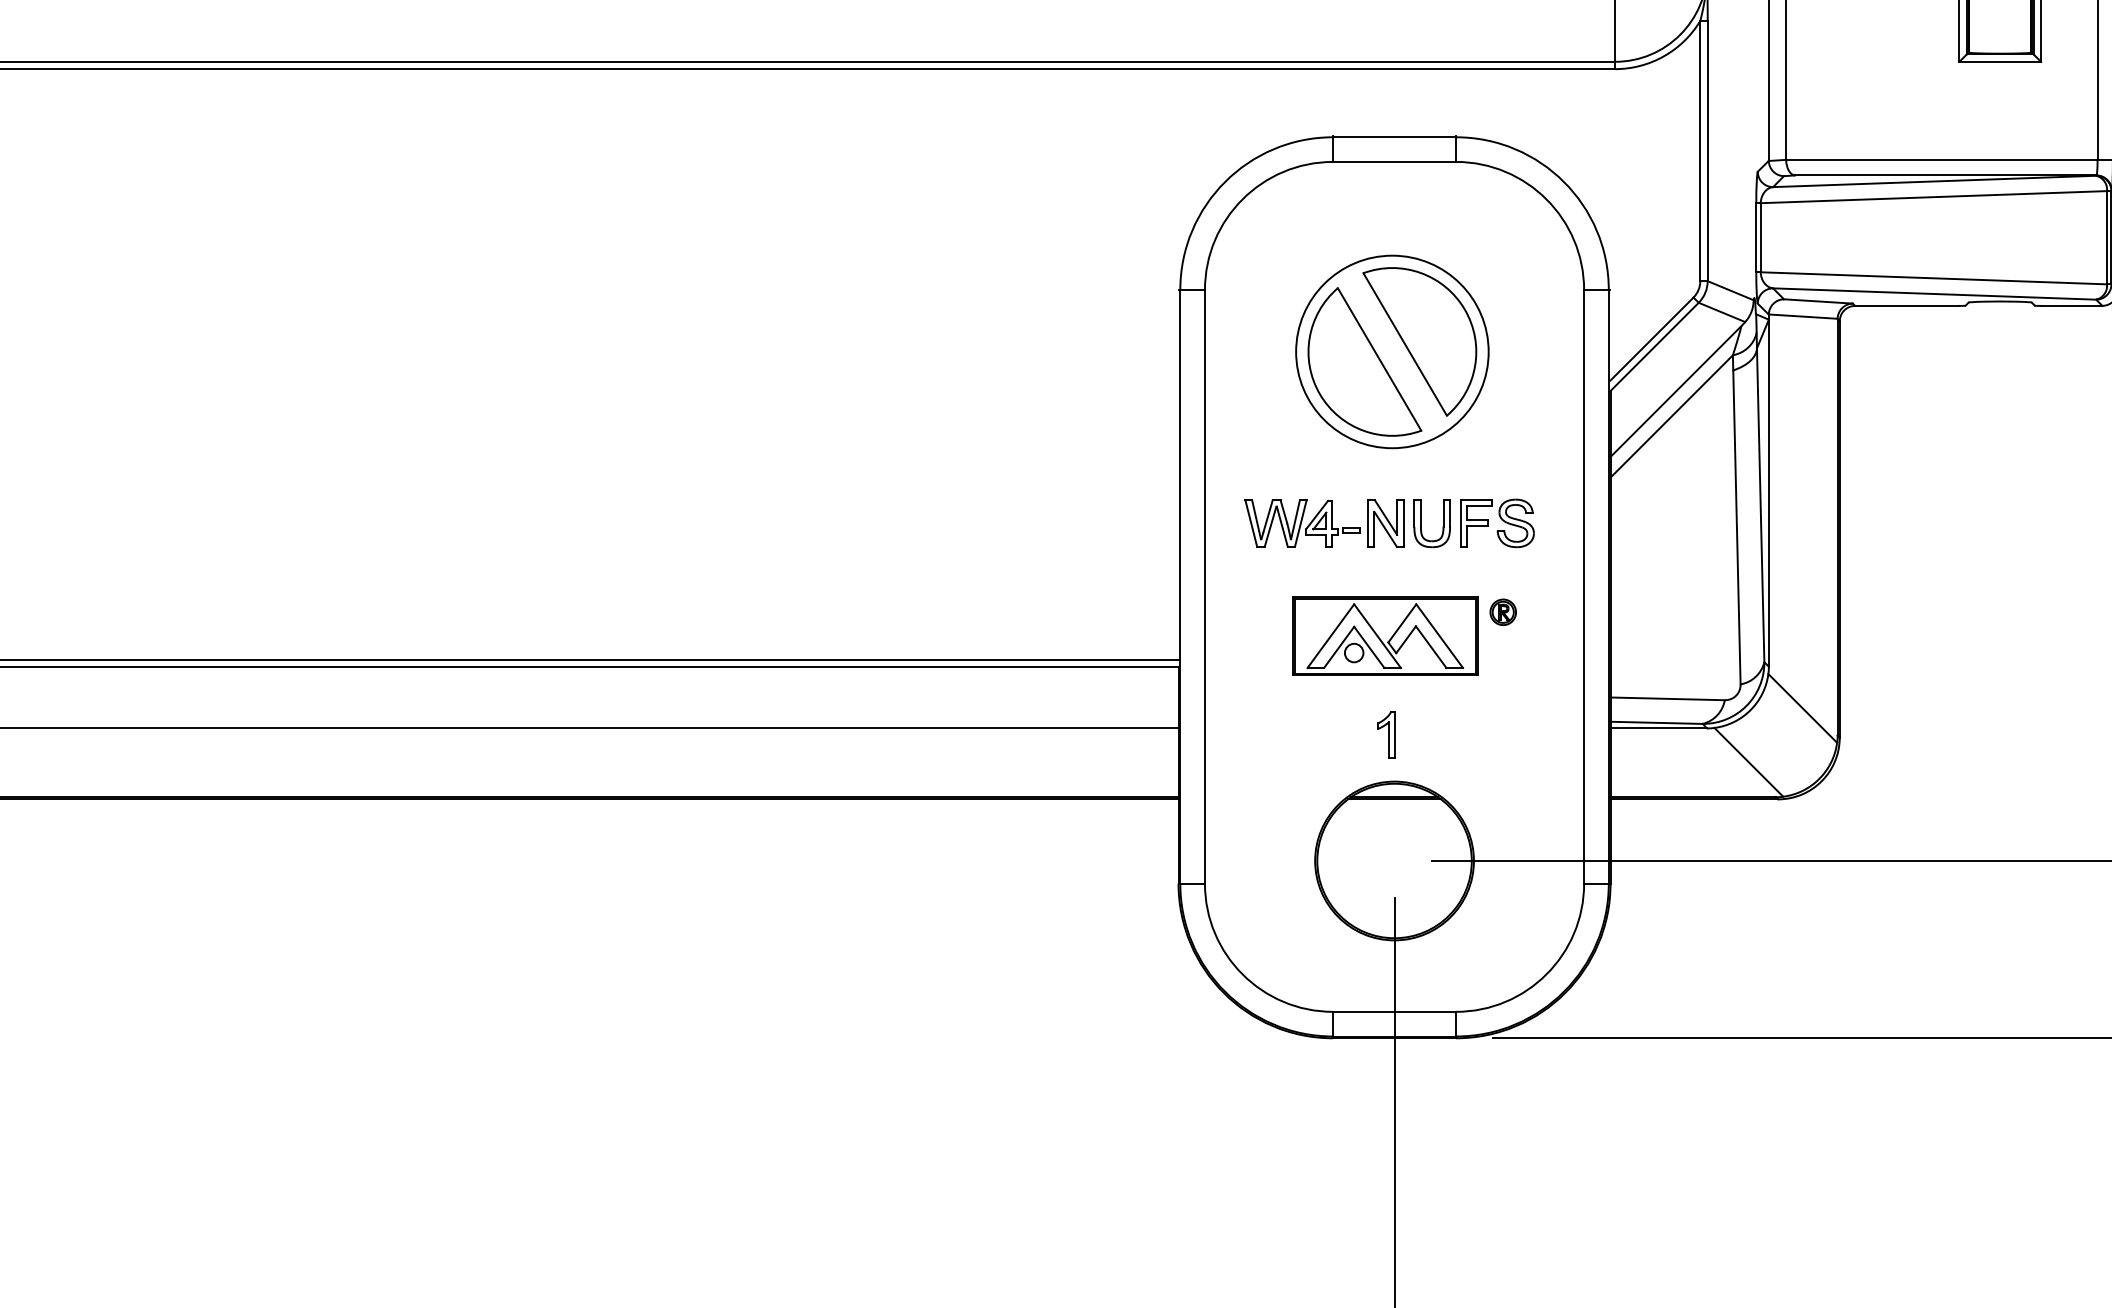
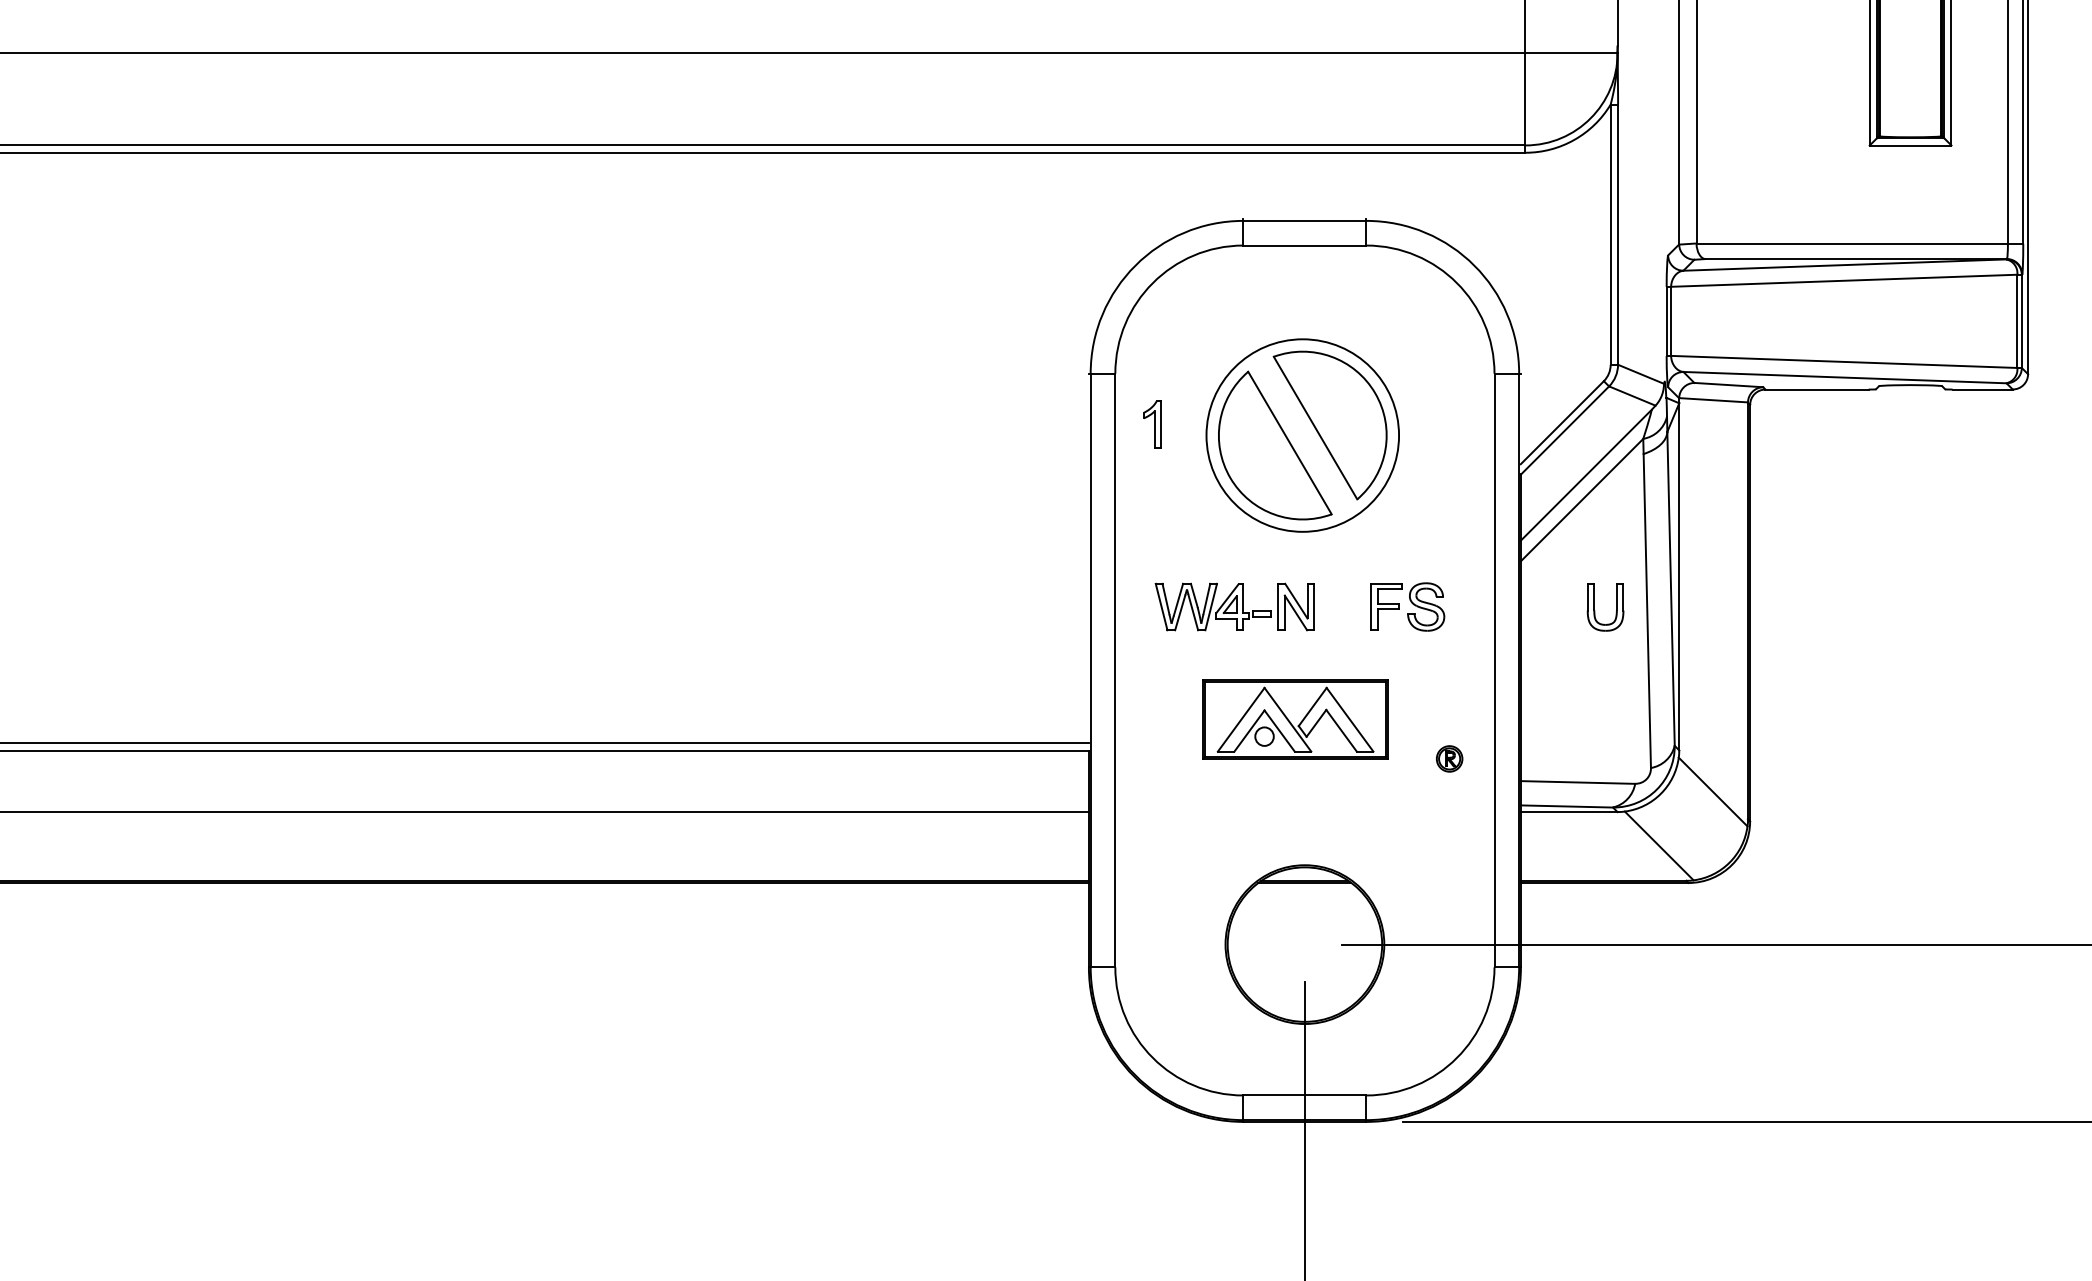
part: (1421, 523) -> (1594, 607), moved
part: (1502, 611) -> (1448, 758), moved
part: (1386, 734) -> (1151, 424), moved

